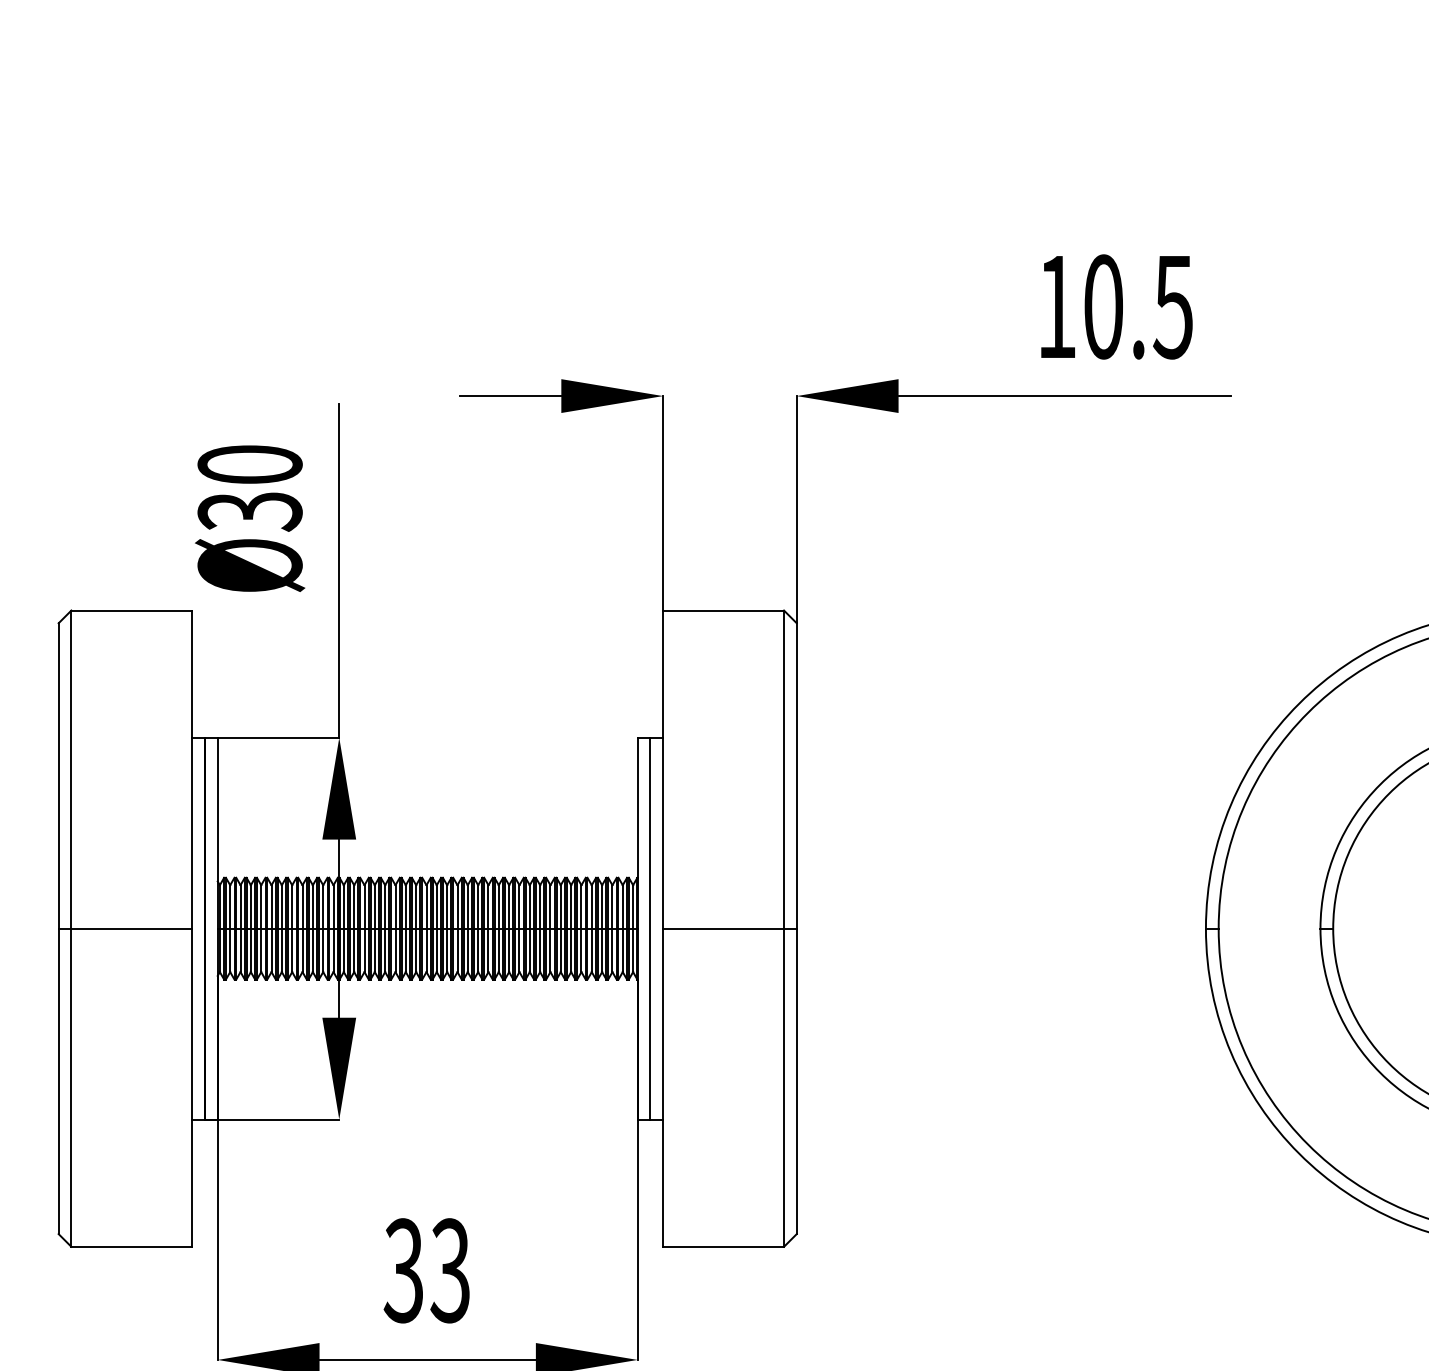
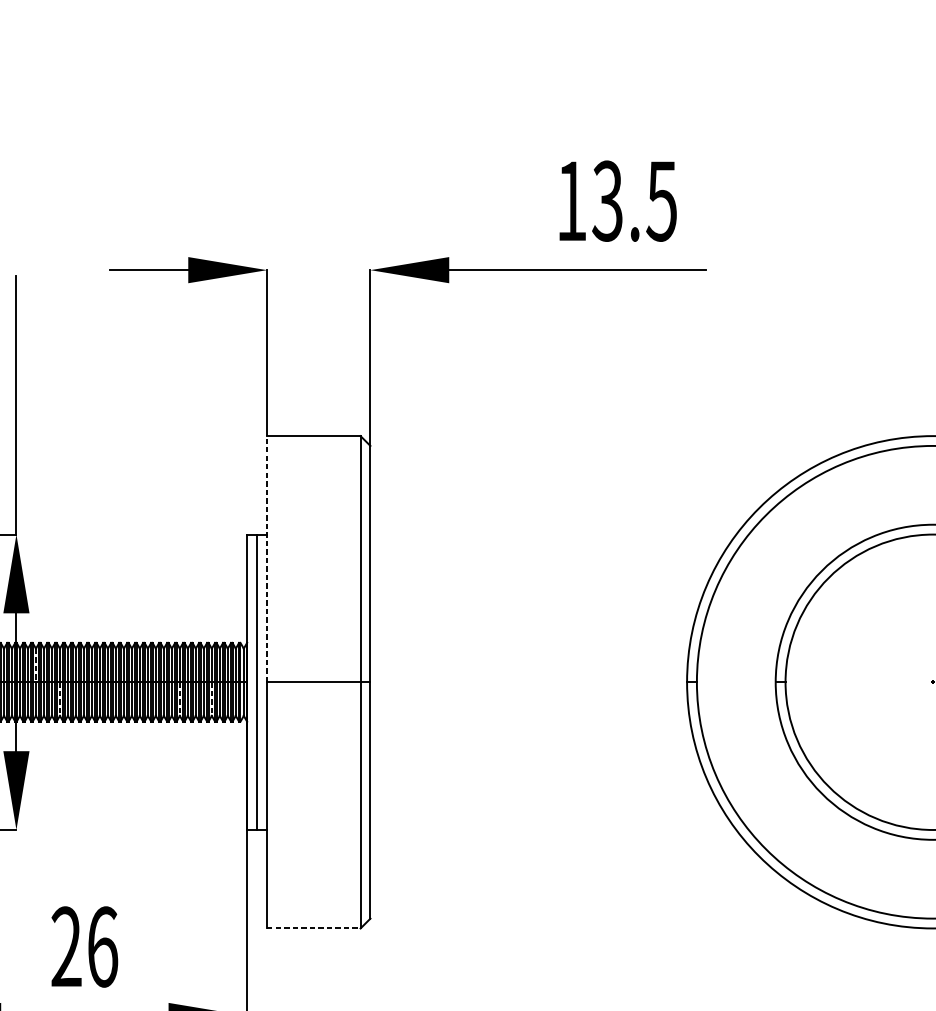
text: (1102, 306) -> (607, 200), 10.5 -> 13.5
line: (663, 769) -> (267, 559), solid -> dashed
line: (364, 906) -> (35, 665), solid -> dashed
line: (395, 950) -> (59, 699), solid -> dashed
line: (550, 950) -> (179, 699), solid -> dashed
line: (591, 950) -> (211, 699), solid -> dashed
line: (724, 1246) -> (314, 928), solid -> dashed
text: (426, 1270) -> (83, 946), 33 -> 26

